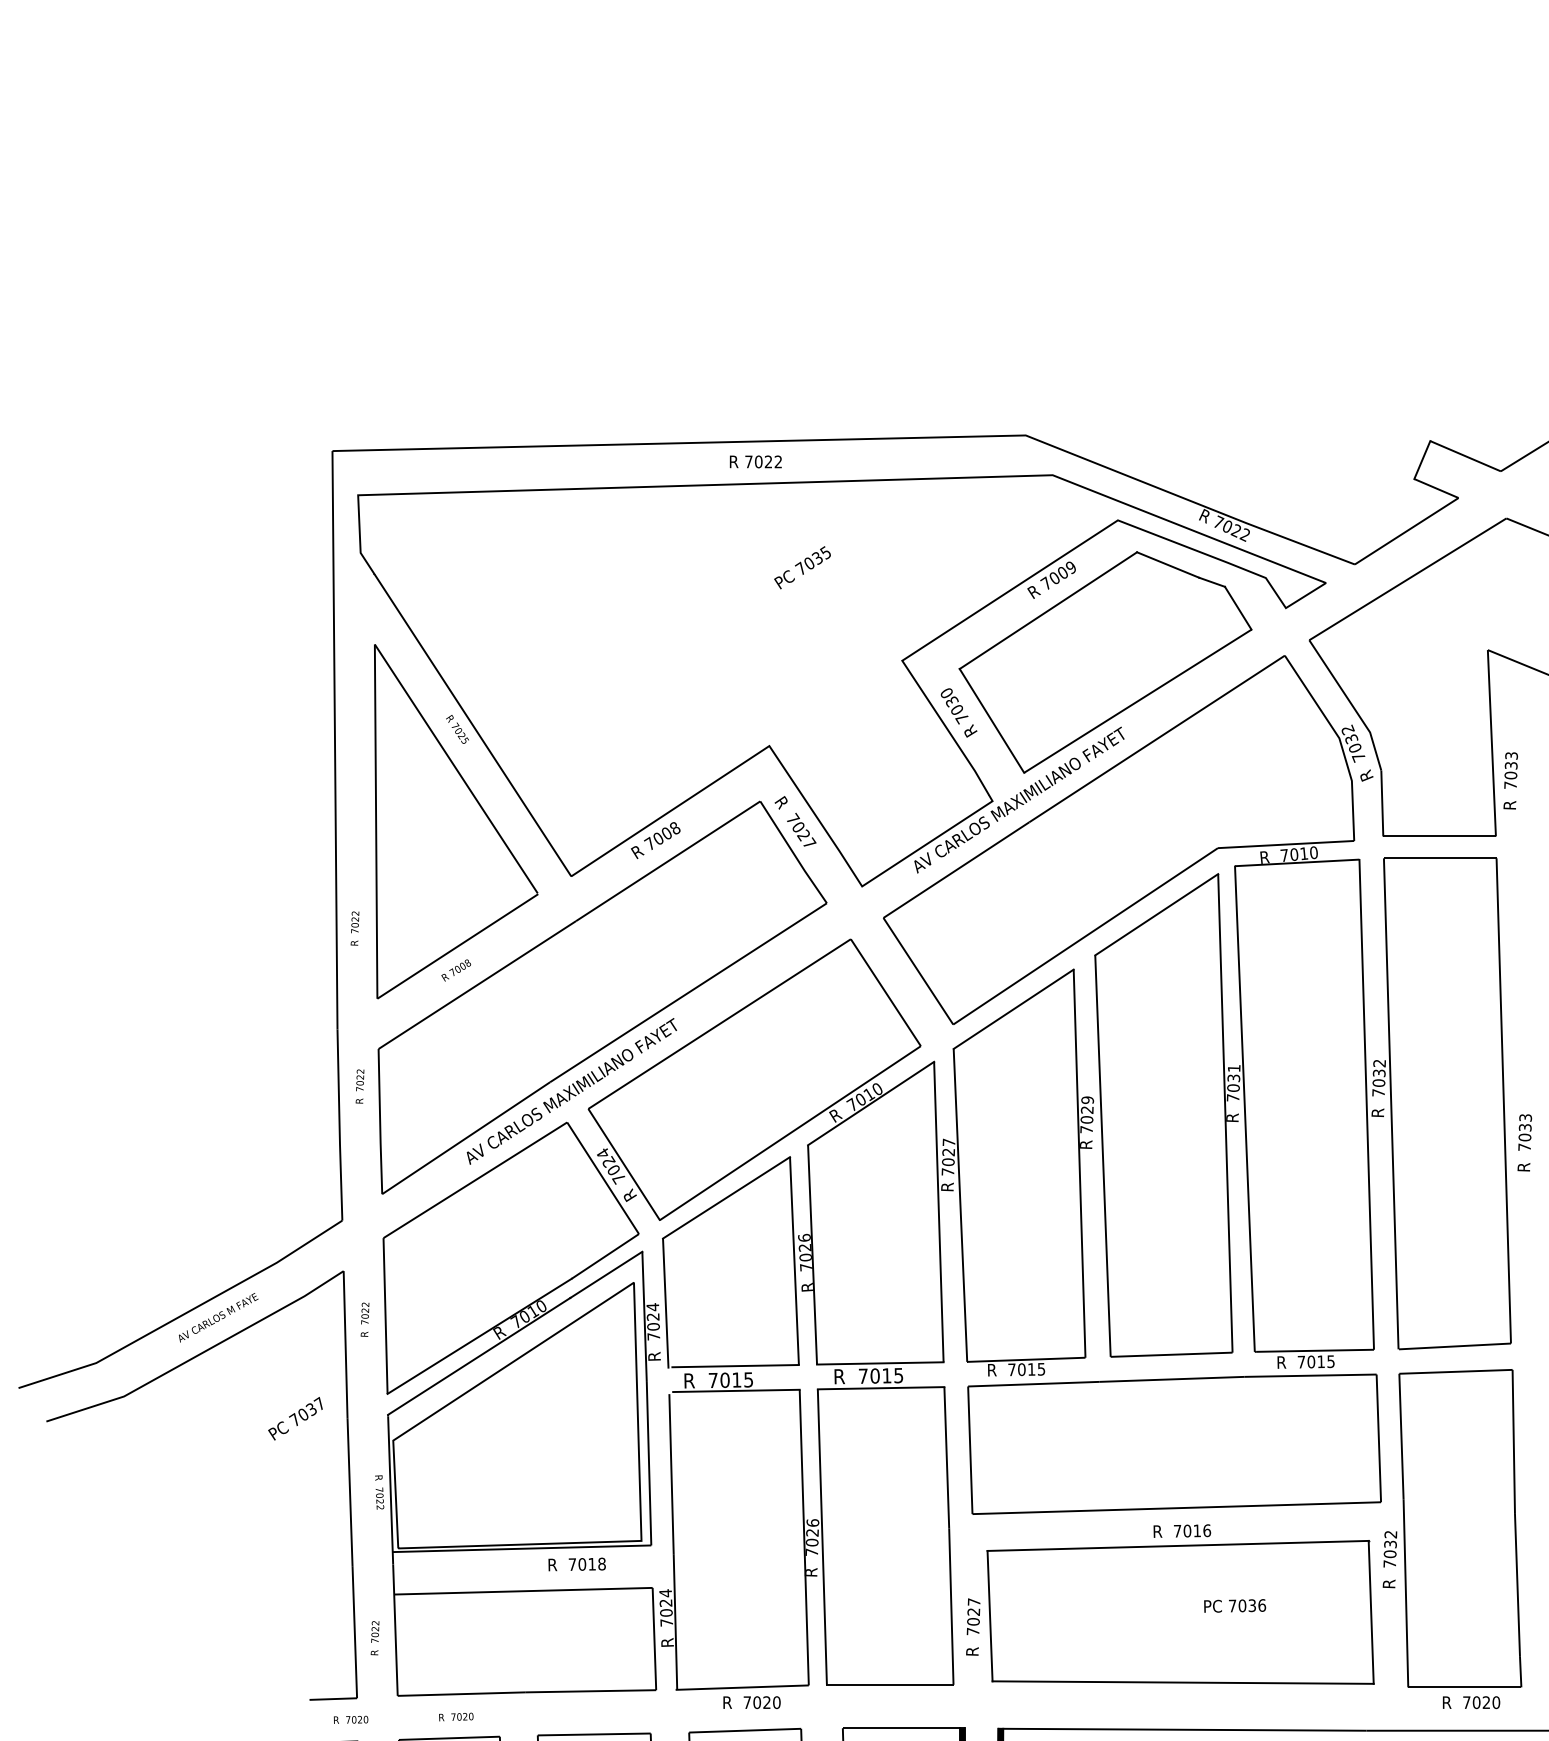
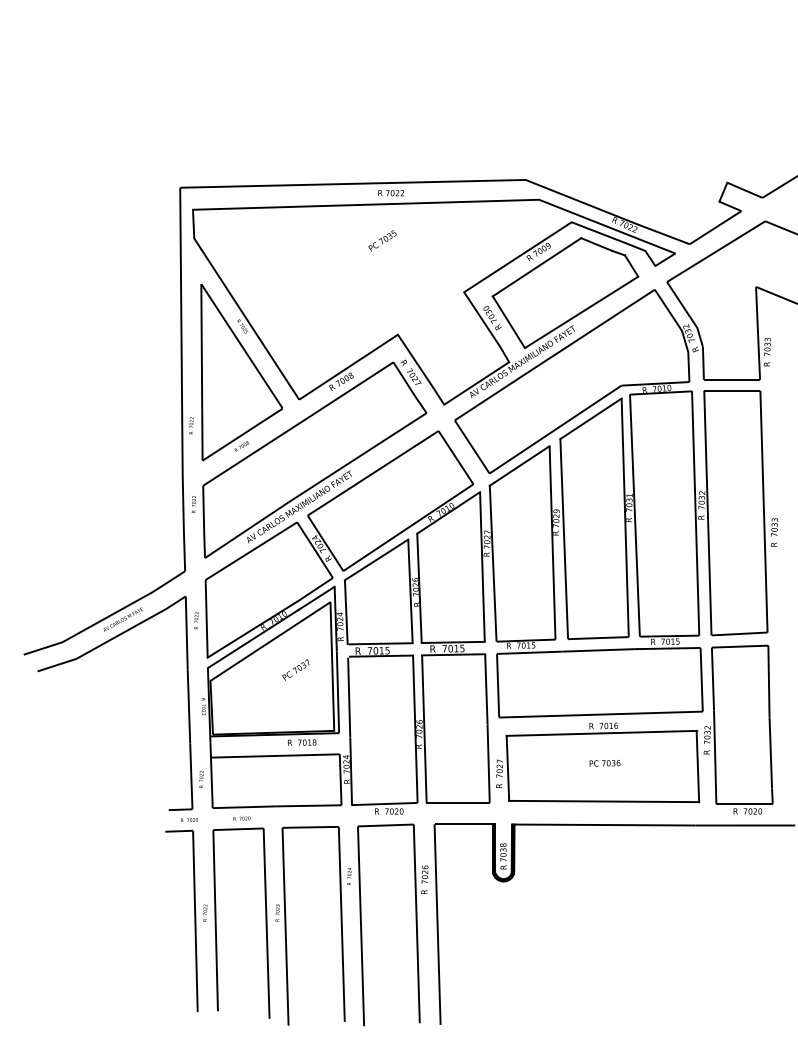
text: (802, 566) -> (382, 240), moved
text: (294, 1417) -> (295, 669), moved
text: (1233, 1606) -> (604, 763), moved

